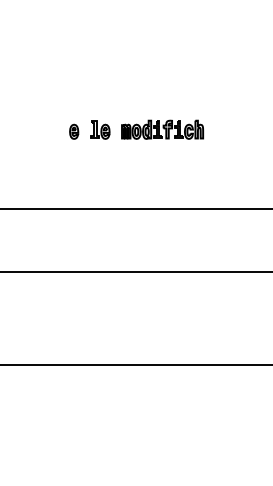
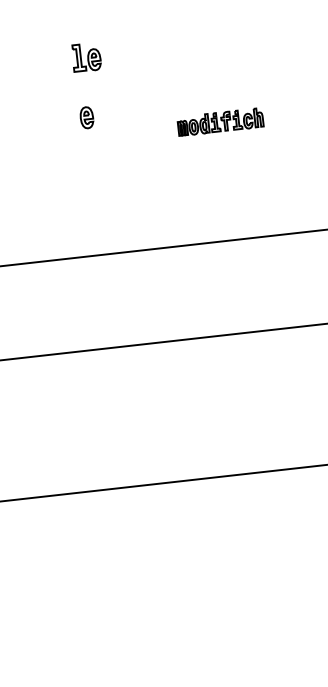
part: (100, 129) -> (86, 57), moved
part: (162, 129) -> (220, 121), size x0.7
part: (74, 131) -> (87, 117), moved

